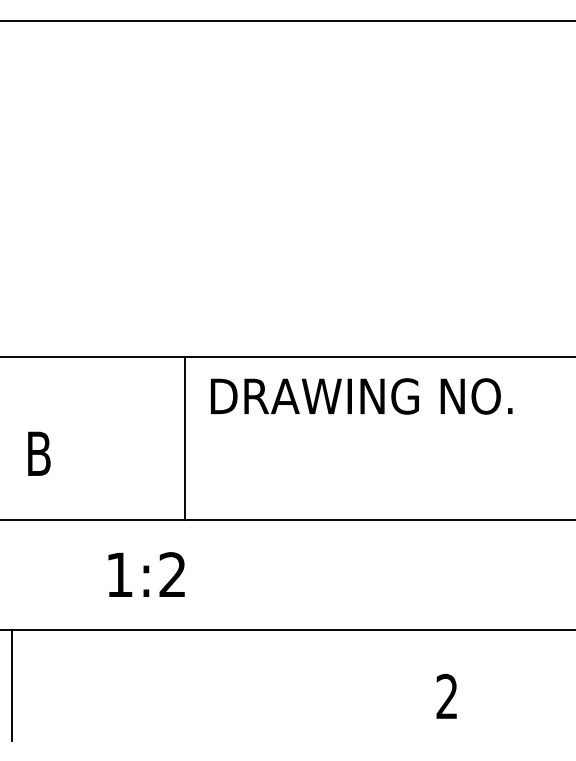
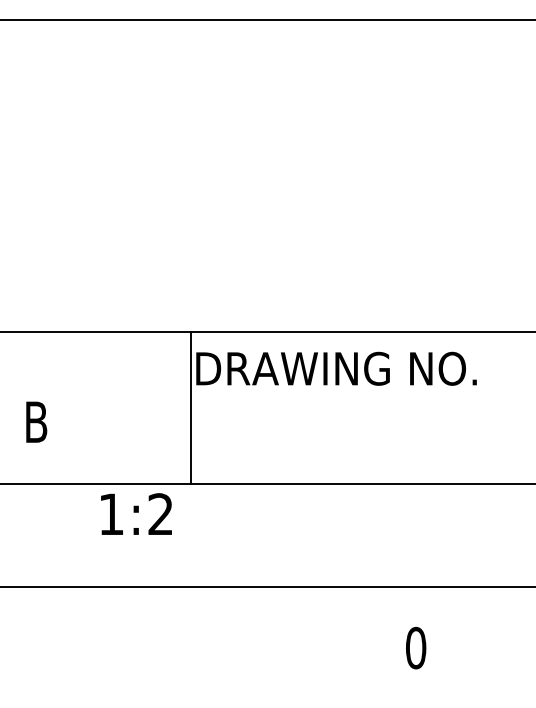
line: (184, 438) -> (191, 407), moved
text: (146, 574) -> (136, 513), moved
line: (12, 685) -> (11, 637), removed
text: (447, 696) -> (416, 647), 2 -> 0

